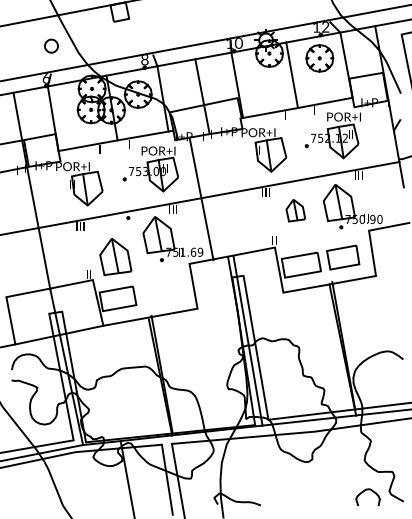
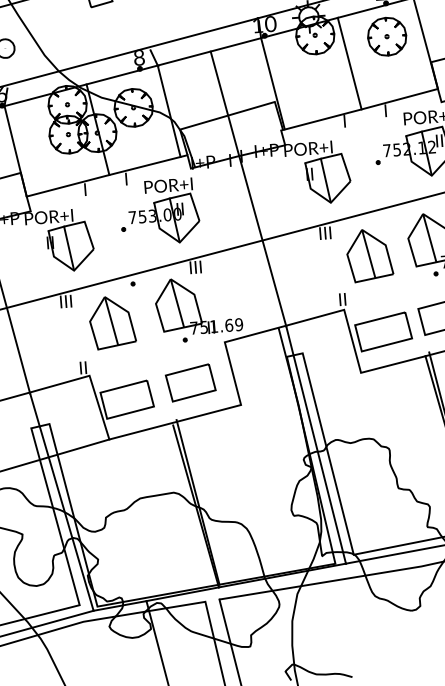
line: (201, 199) -> (262, 241), moved
part: (295, 210) -> (369, 255), size x1.67
part: (115, 256) -> (111, 321), moved
part: (163, 290) -> (190, 382), added

